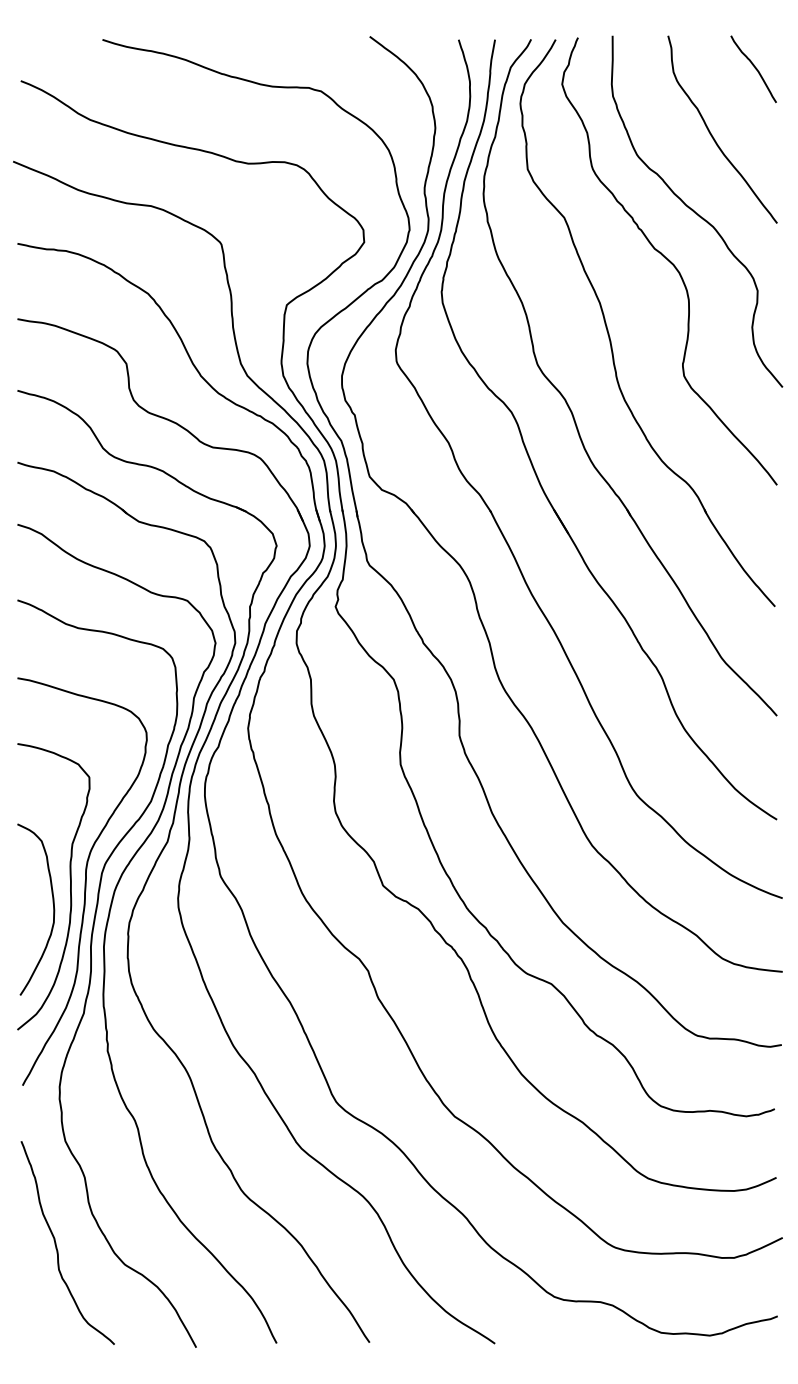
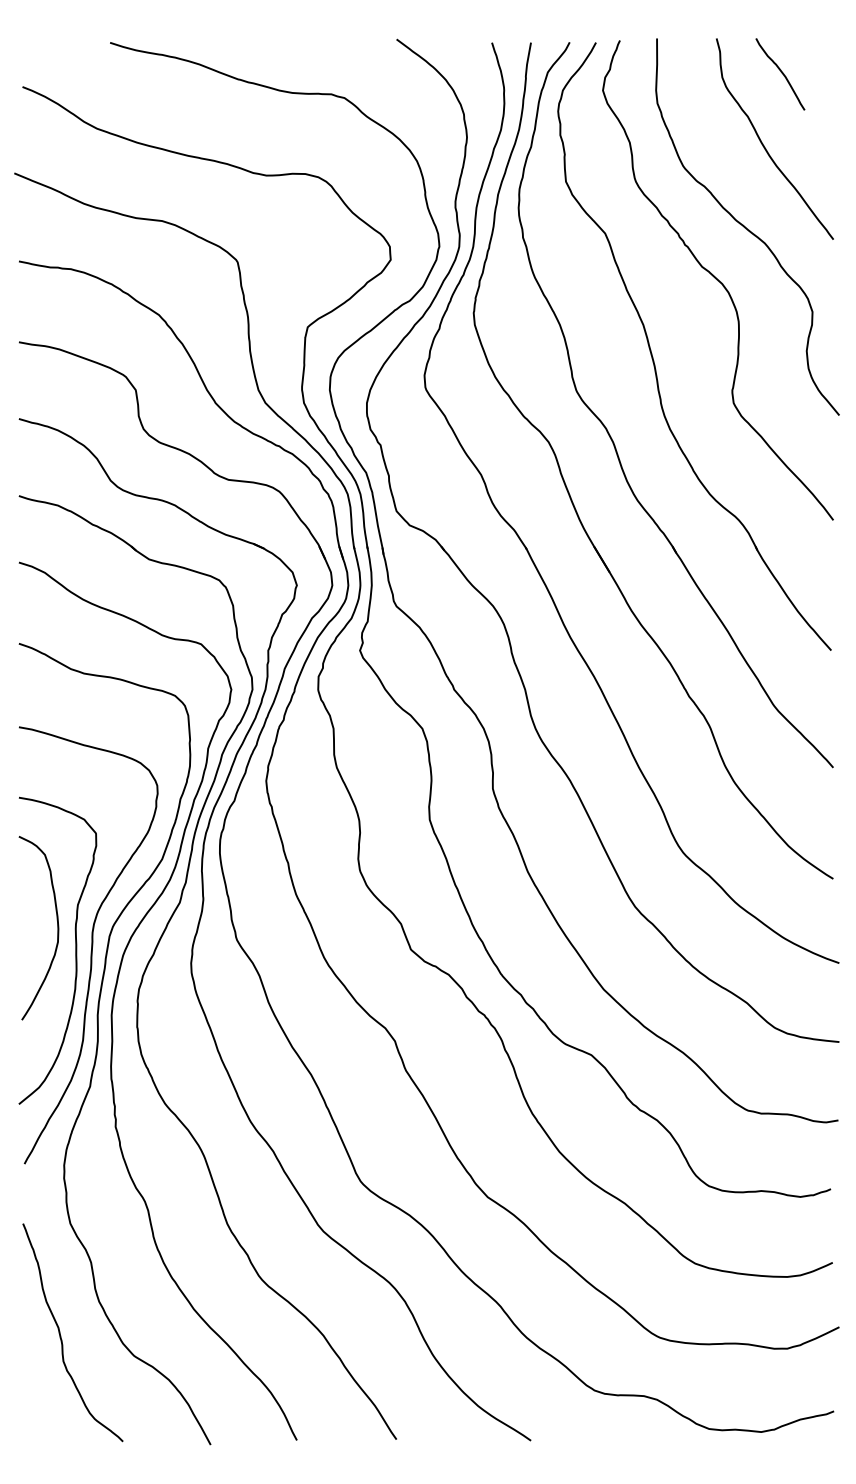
curve: (754, 68) -> (781, 73), moved
curve: (53, 909) -> (57, 928), moved

